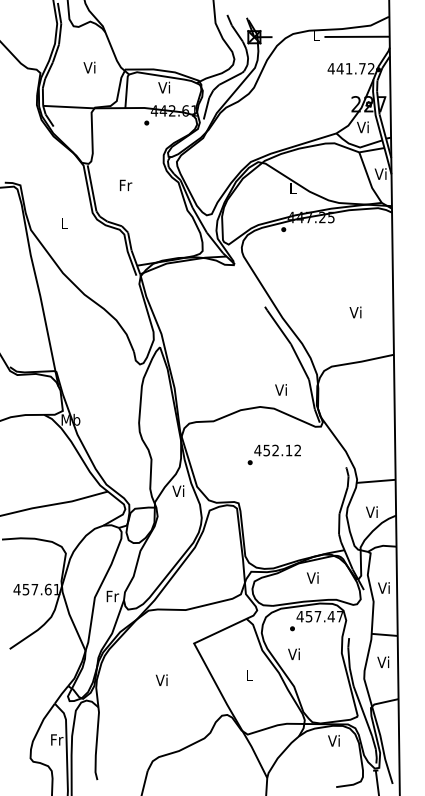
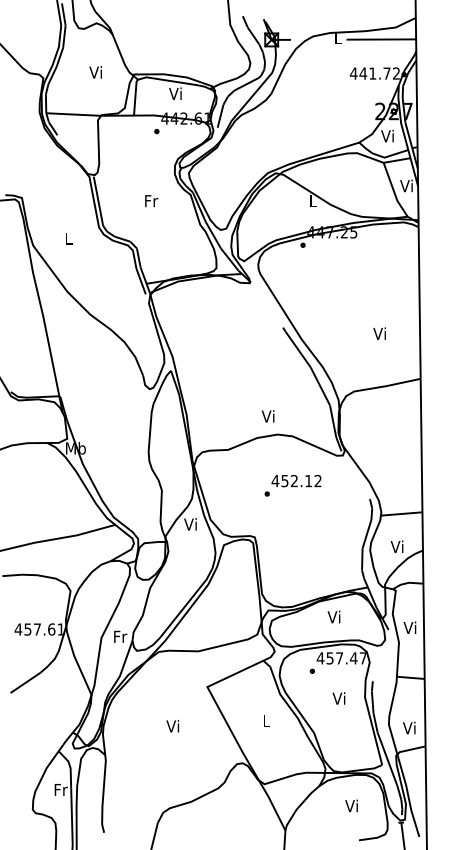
text: (125, 185) -> (151, 201), moved
text: (280, 390) -> (267, 416), moved
text: (293, 654) -> (338, 698), moved
text: (383, 661) -> (409, 727), moved
text: (333, 740) -> (351, 805), moved

